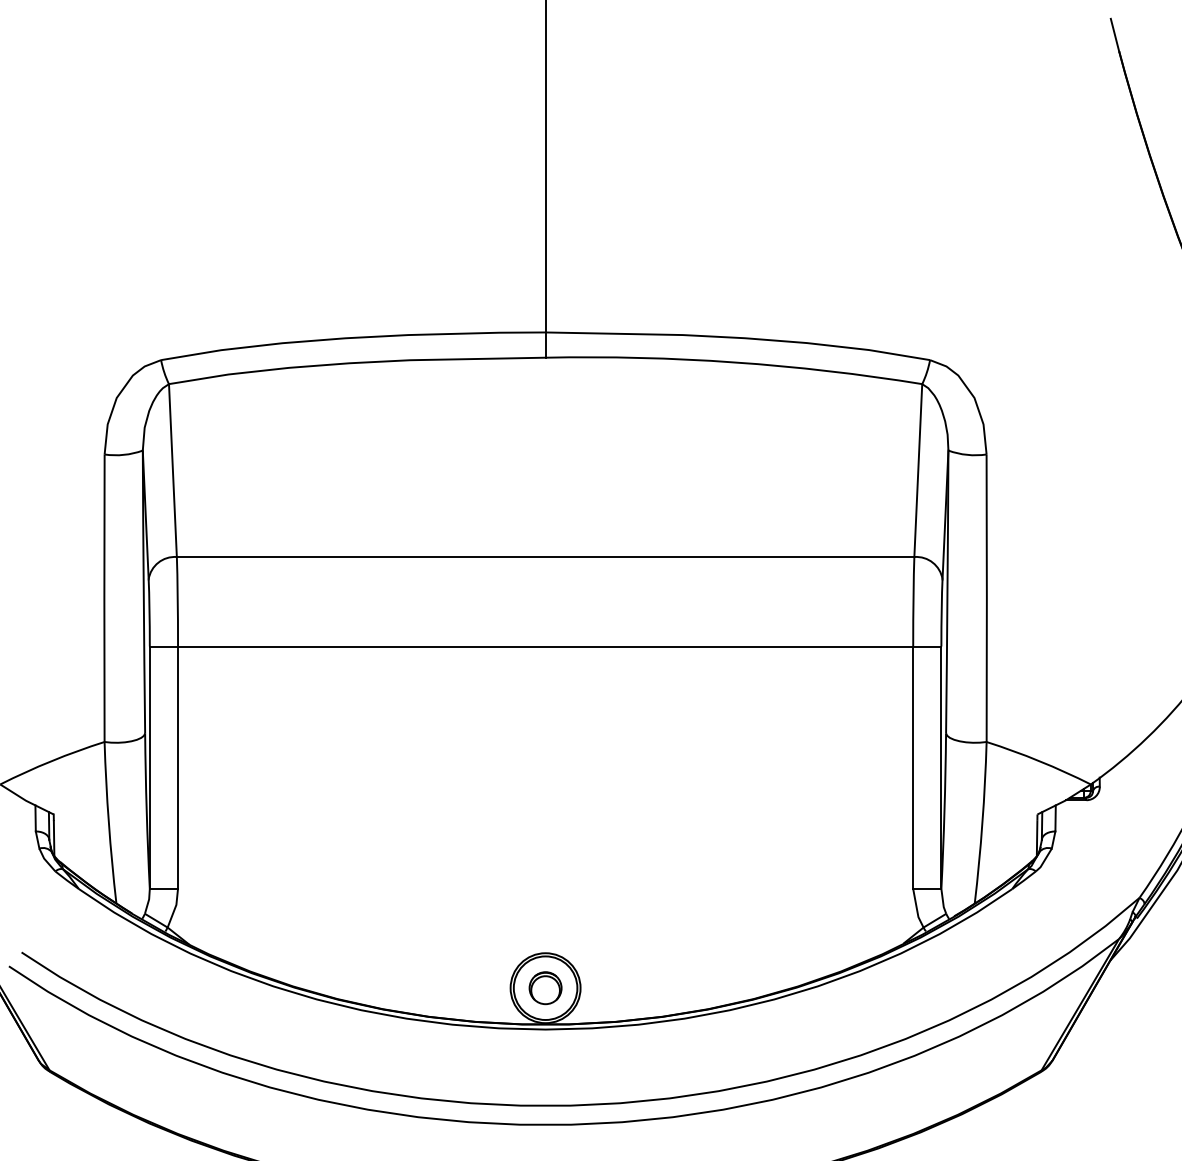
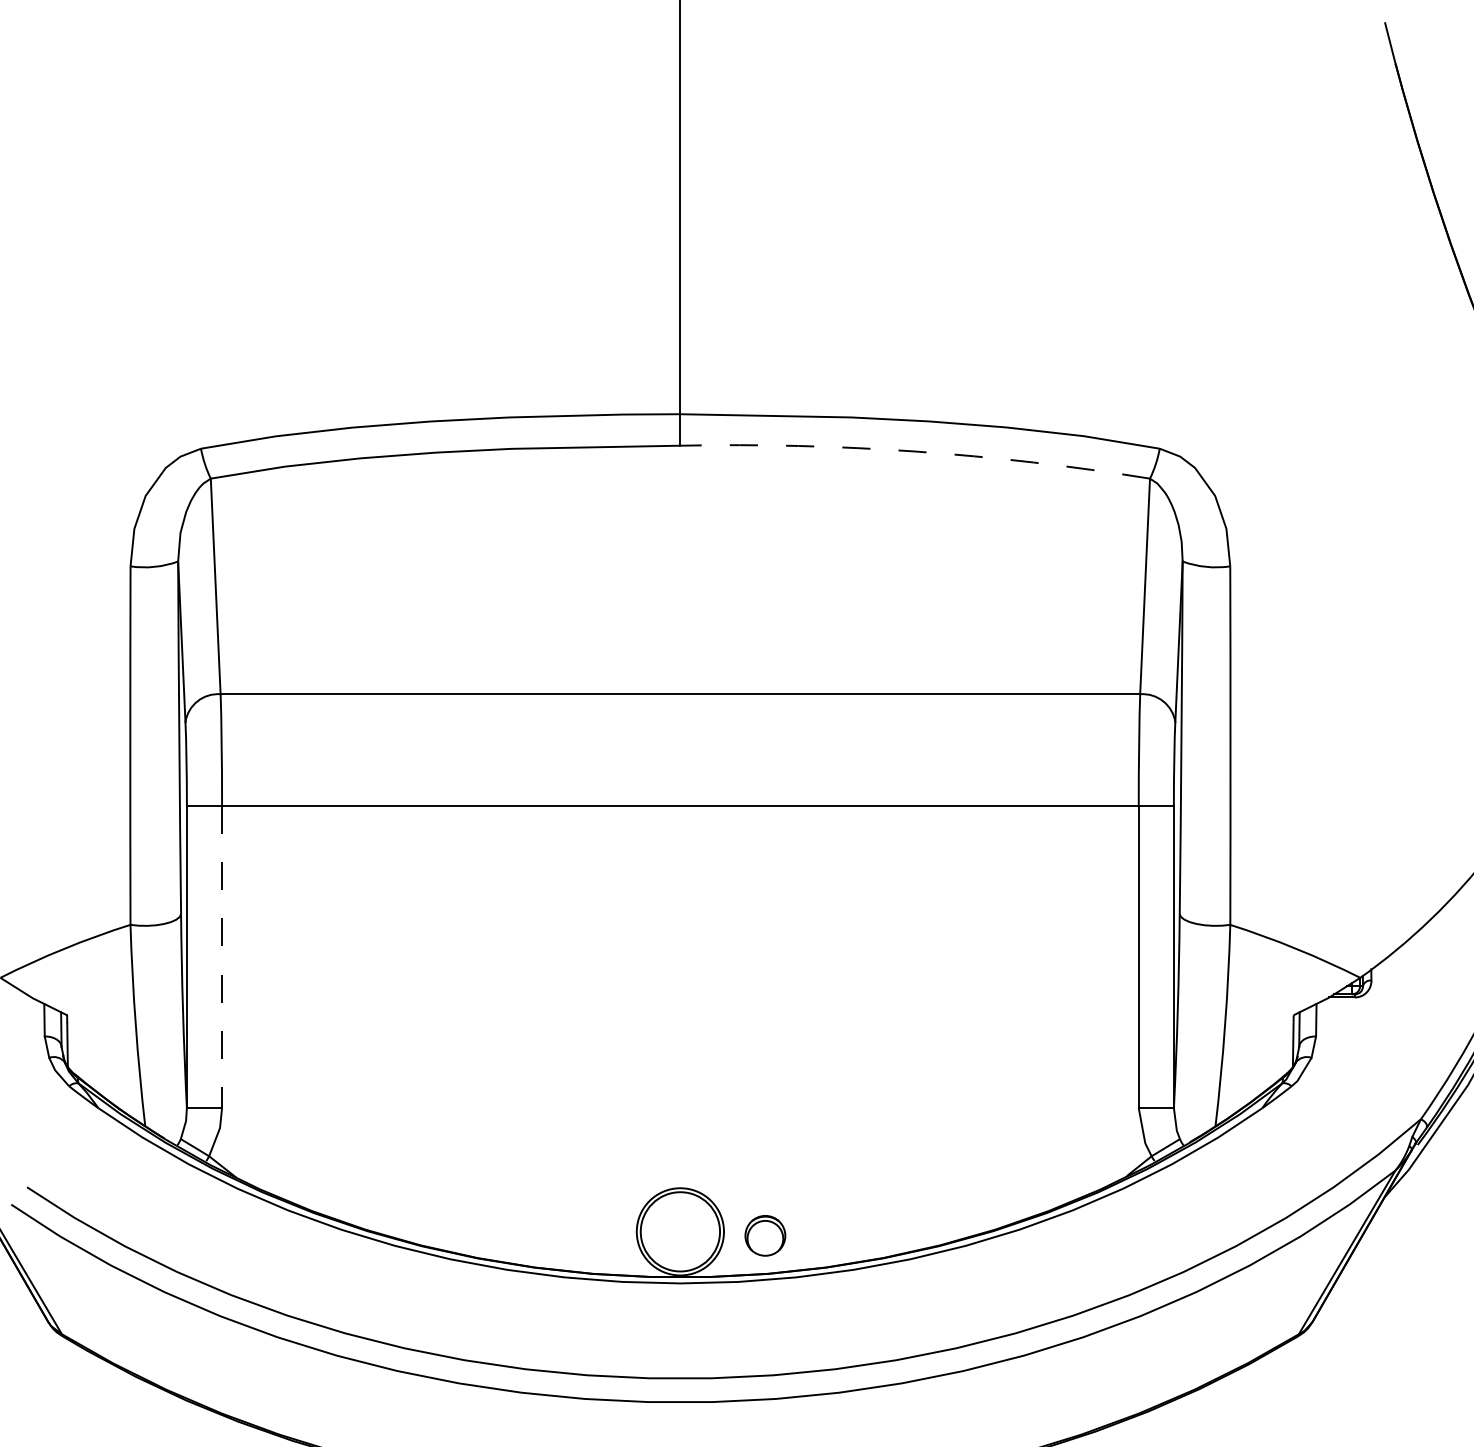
arc: (734, 362) -> (915, 451), solid -> dashed
line: (178, 768) -> (222, 957), solid -> dashed
part: (545, 987) -> (765, 1235), moved

